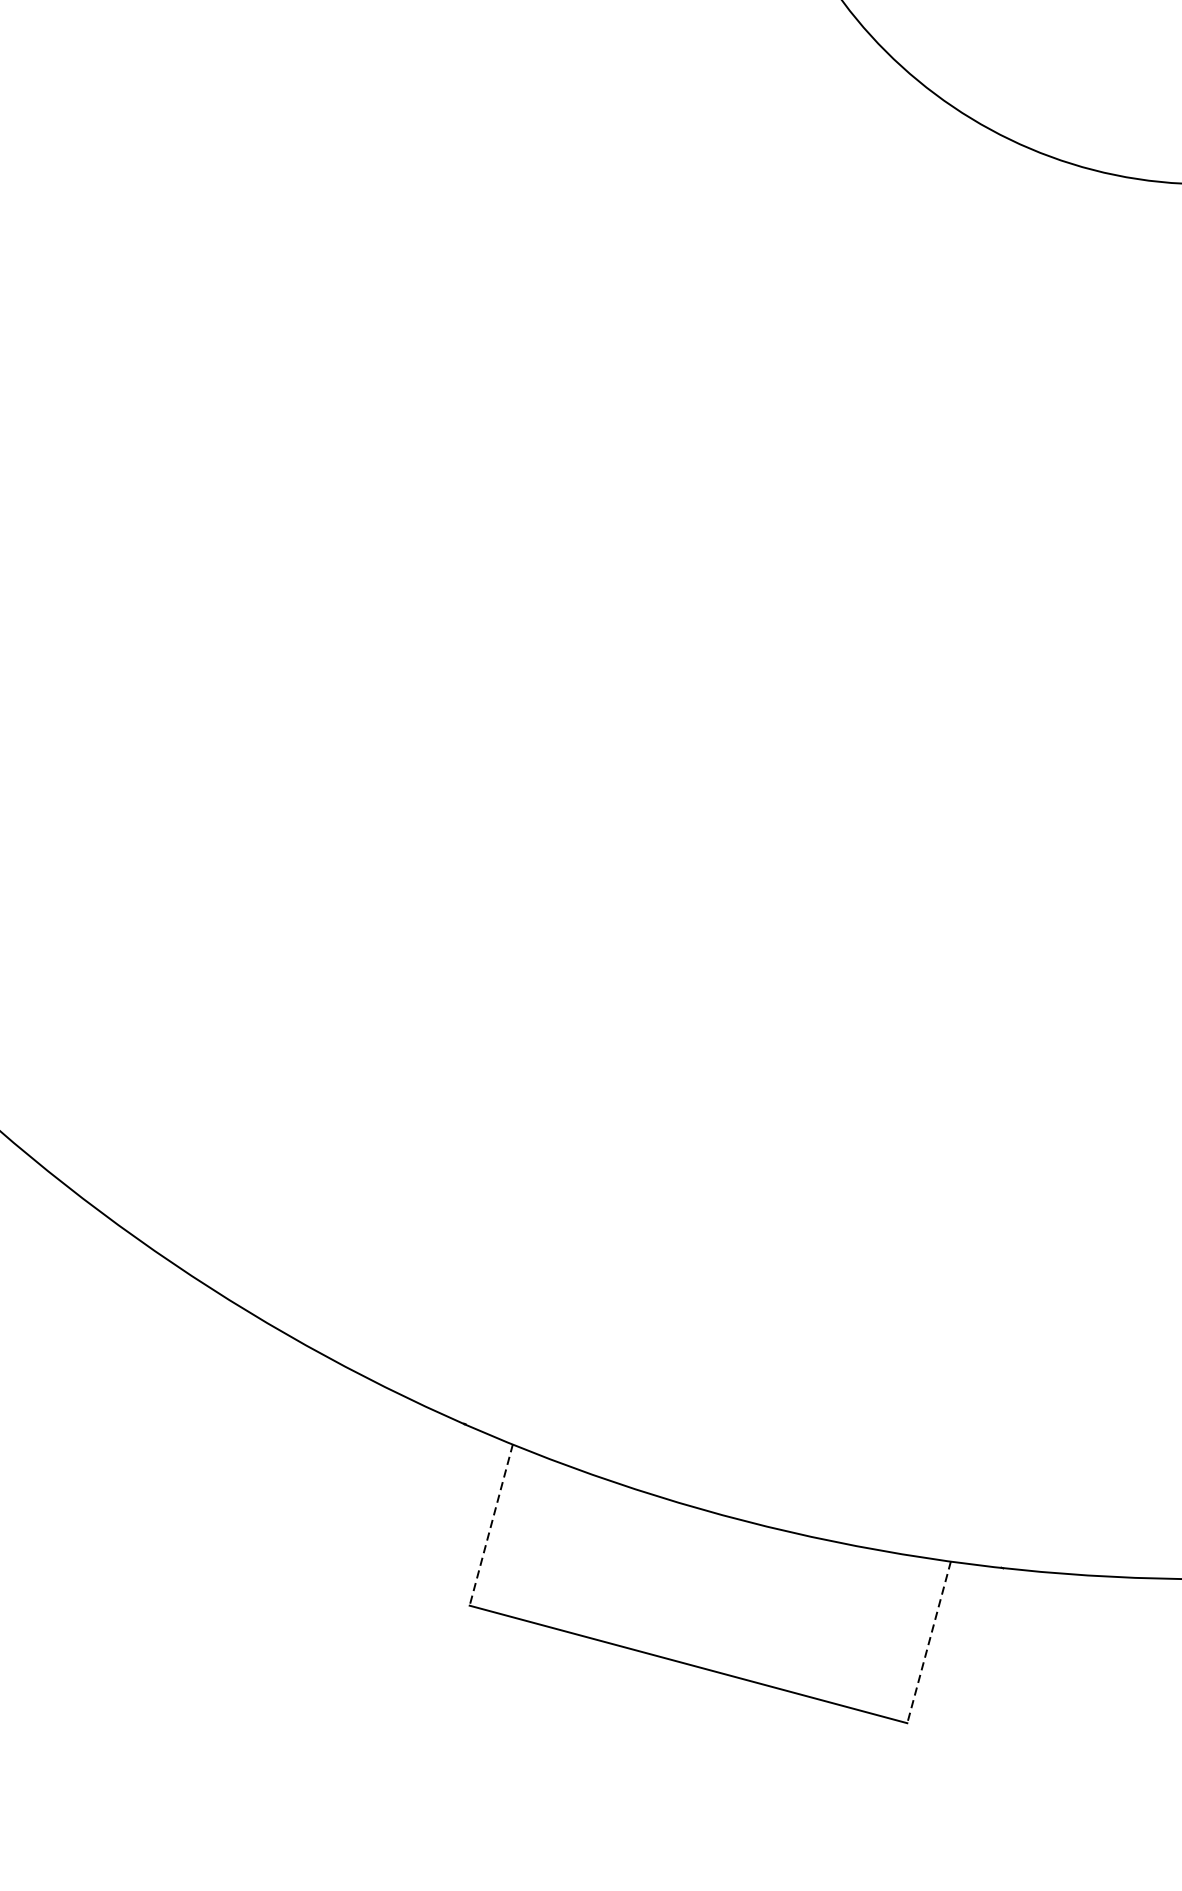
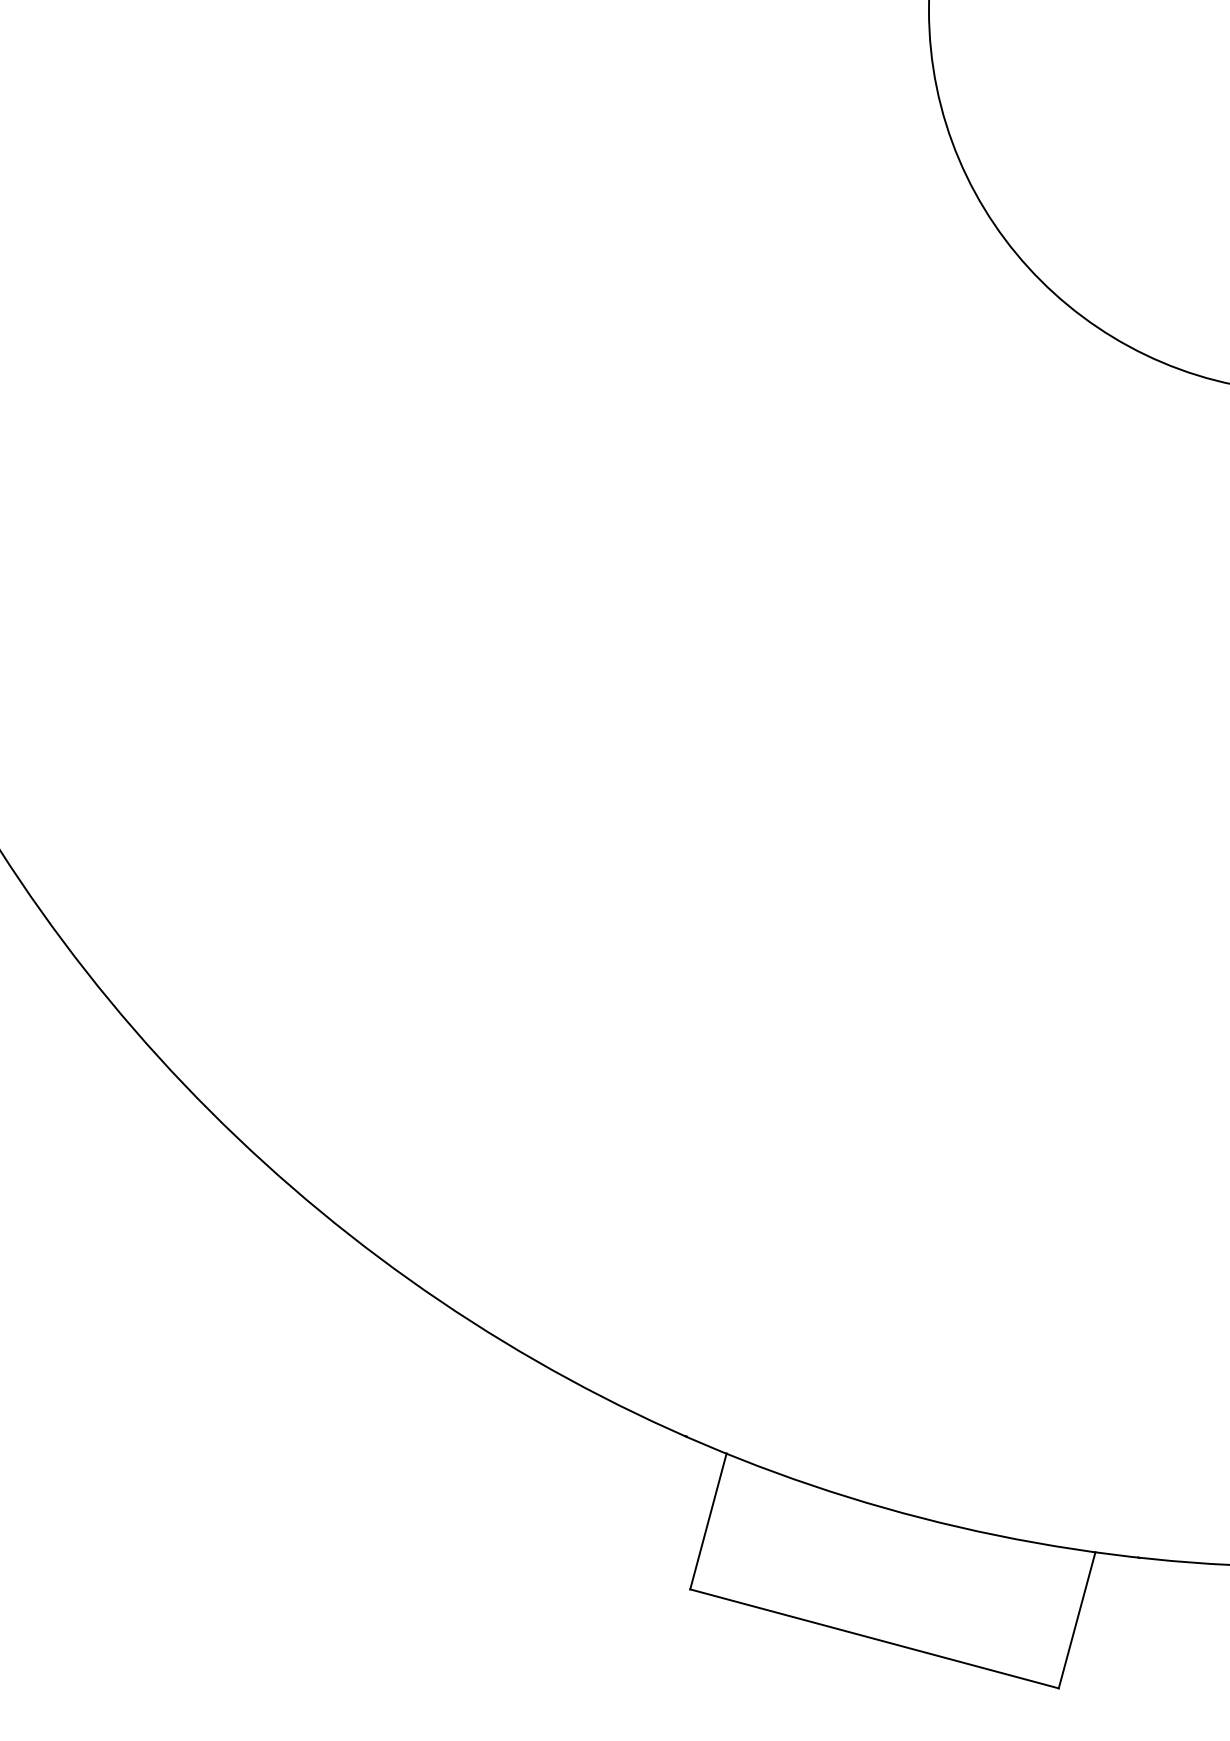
line: (491, 1525) -> (708, 1521), dashed -> solid
line: (929, 1642) -> (1077, 1620), dashed -> solid

